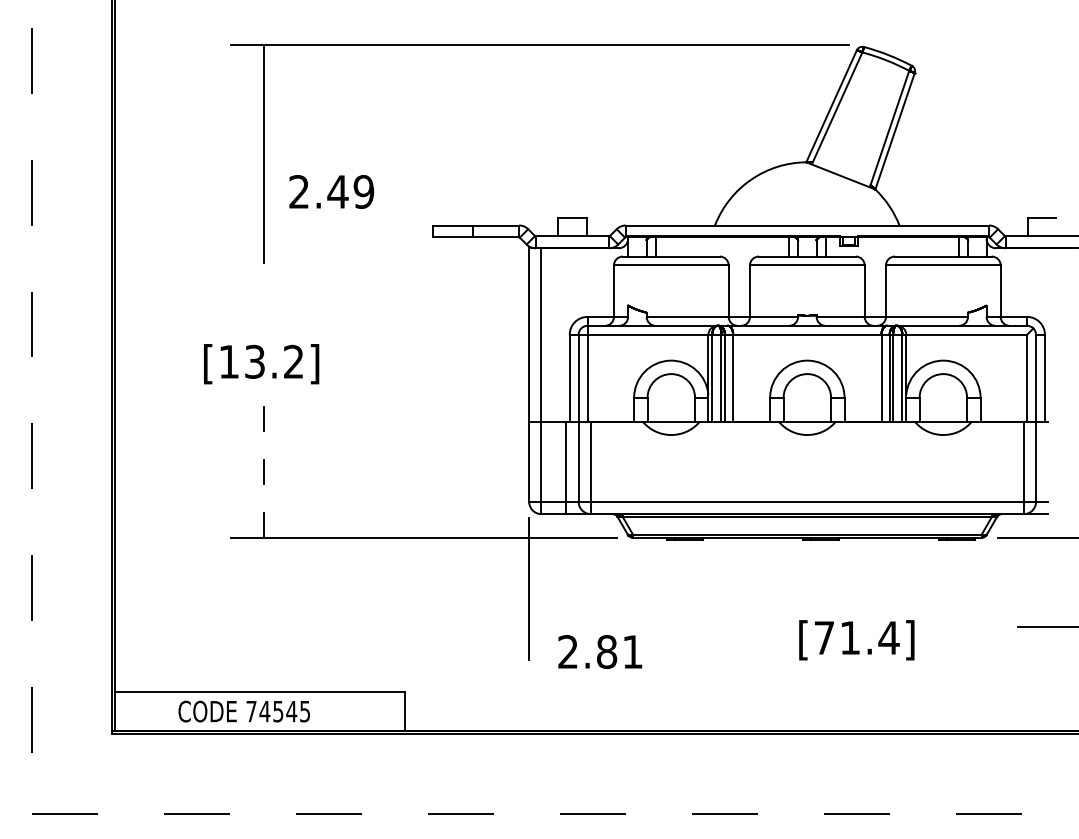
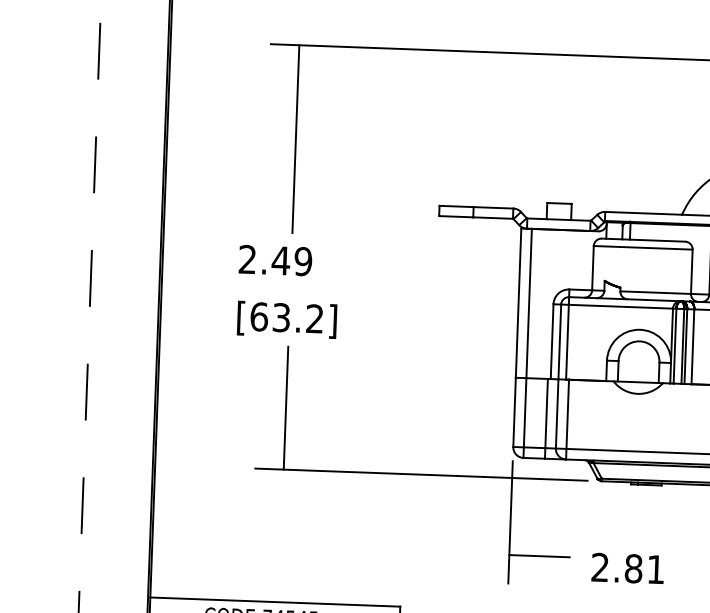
text: (331, 191) -> (275, 260), moved
text: (229, 361) -> (259, 316), [13.2] -> [63.2]
line: (264, 466) -> (286, 408), dashed -> solid
line: (564, 627) -> (539, 556), added
text: (600, 651) -> (628, 568), moved

